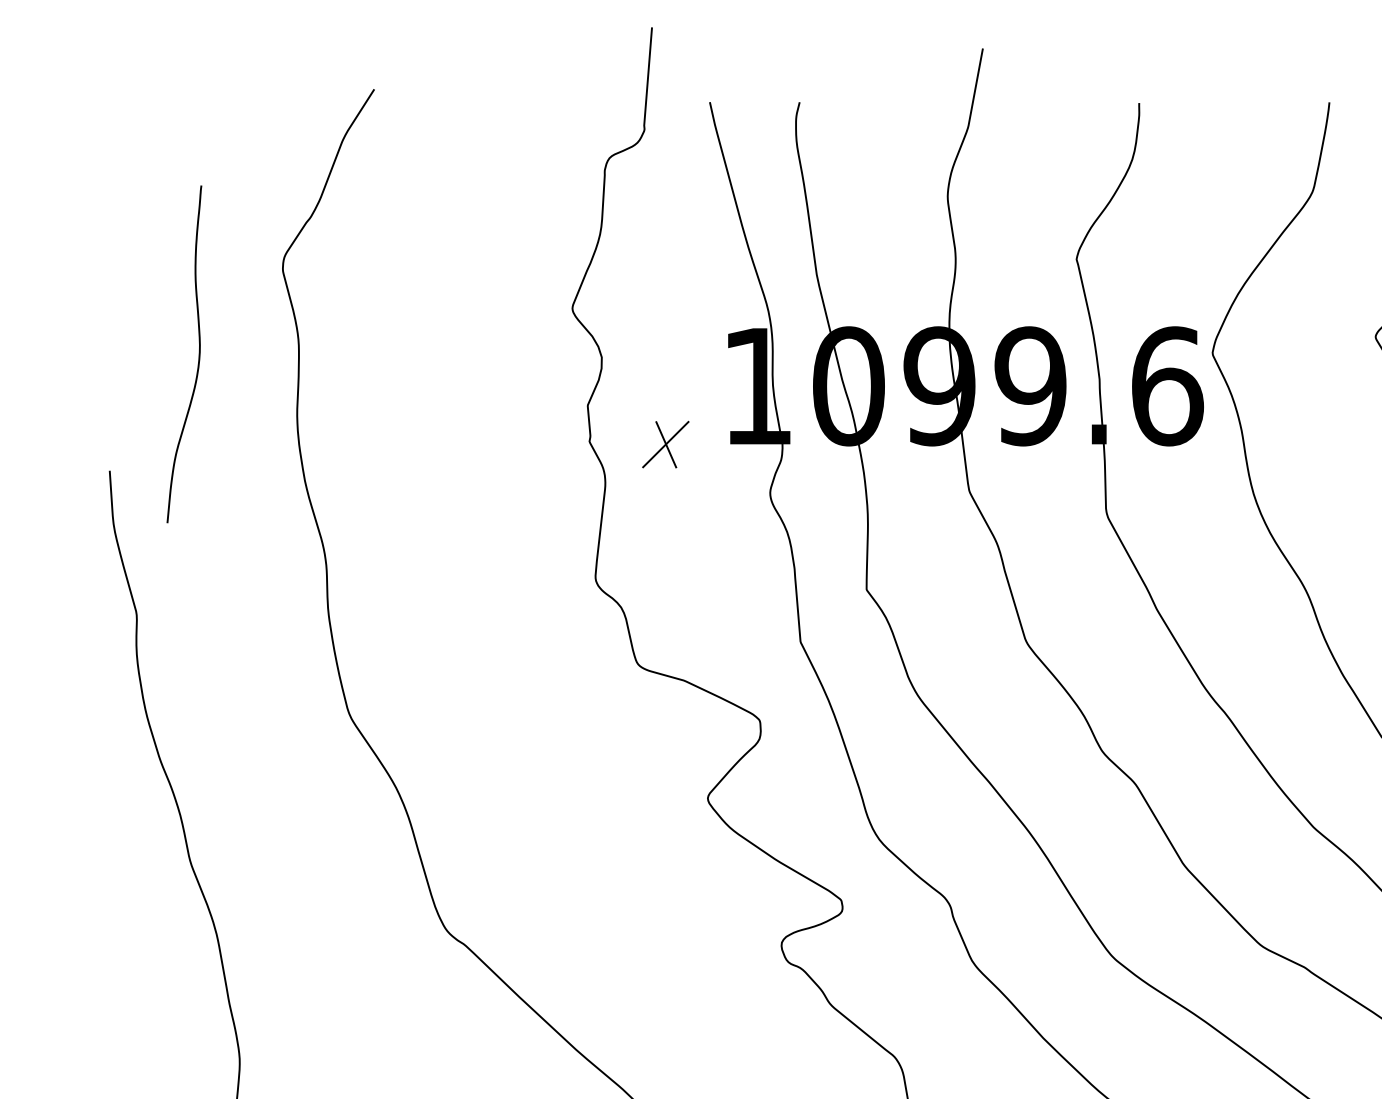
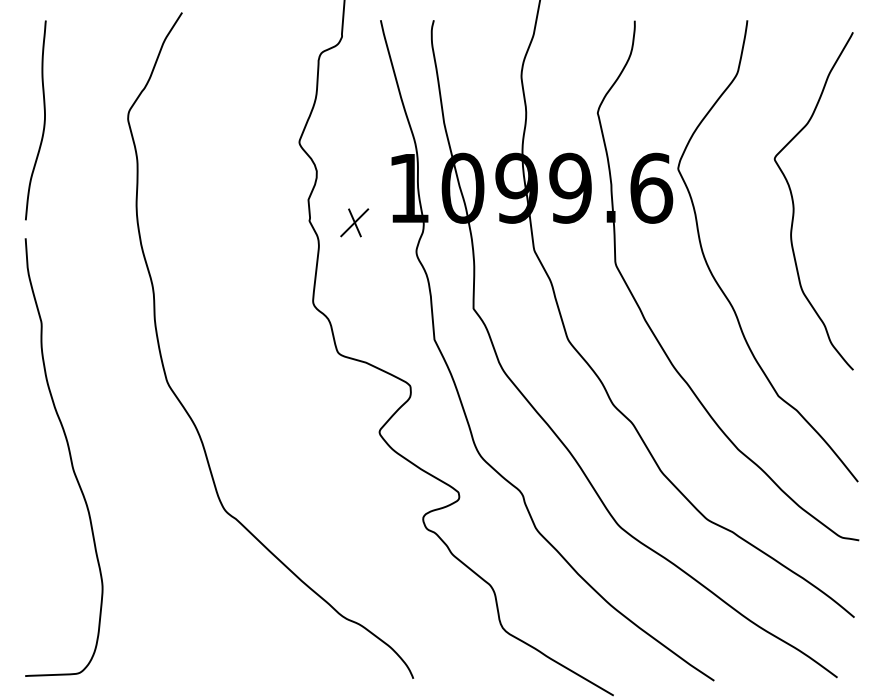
curve: (197, 356) -> (43, 121), moved

